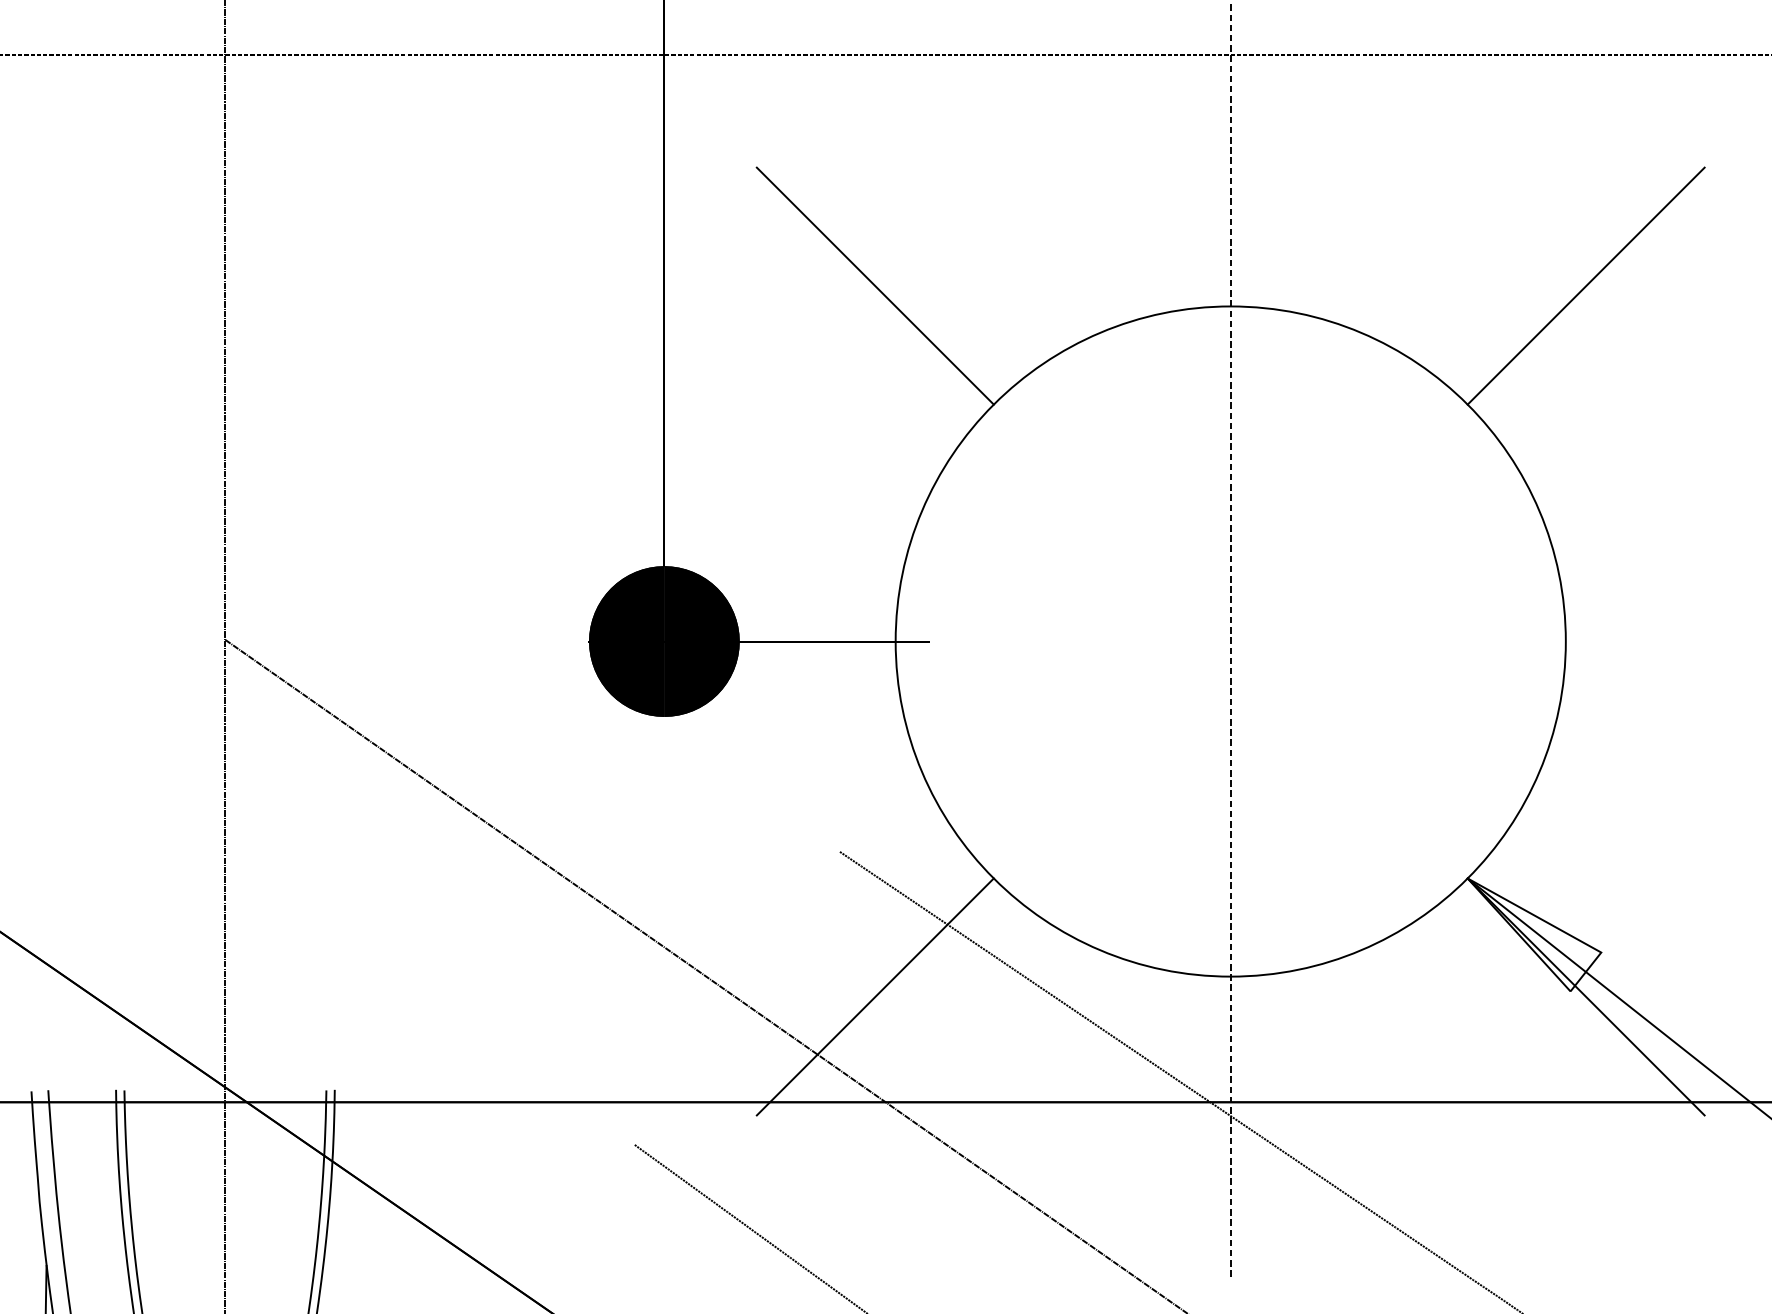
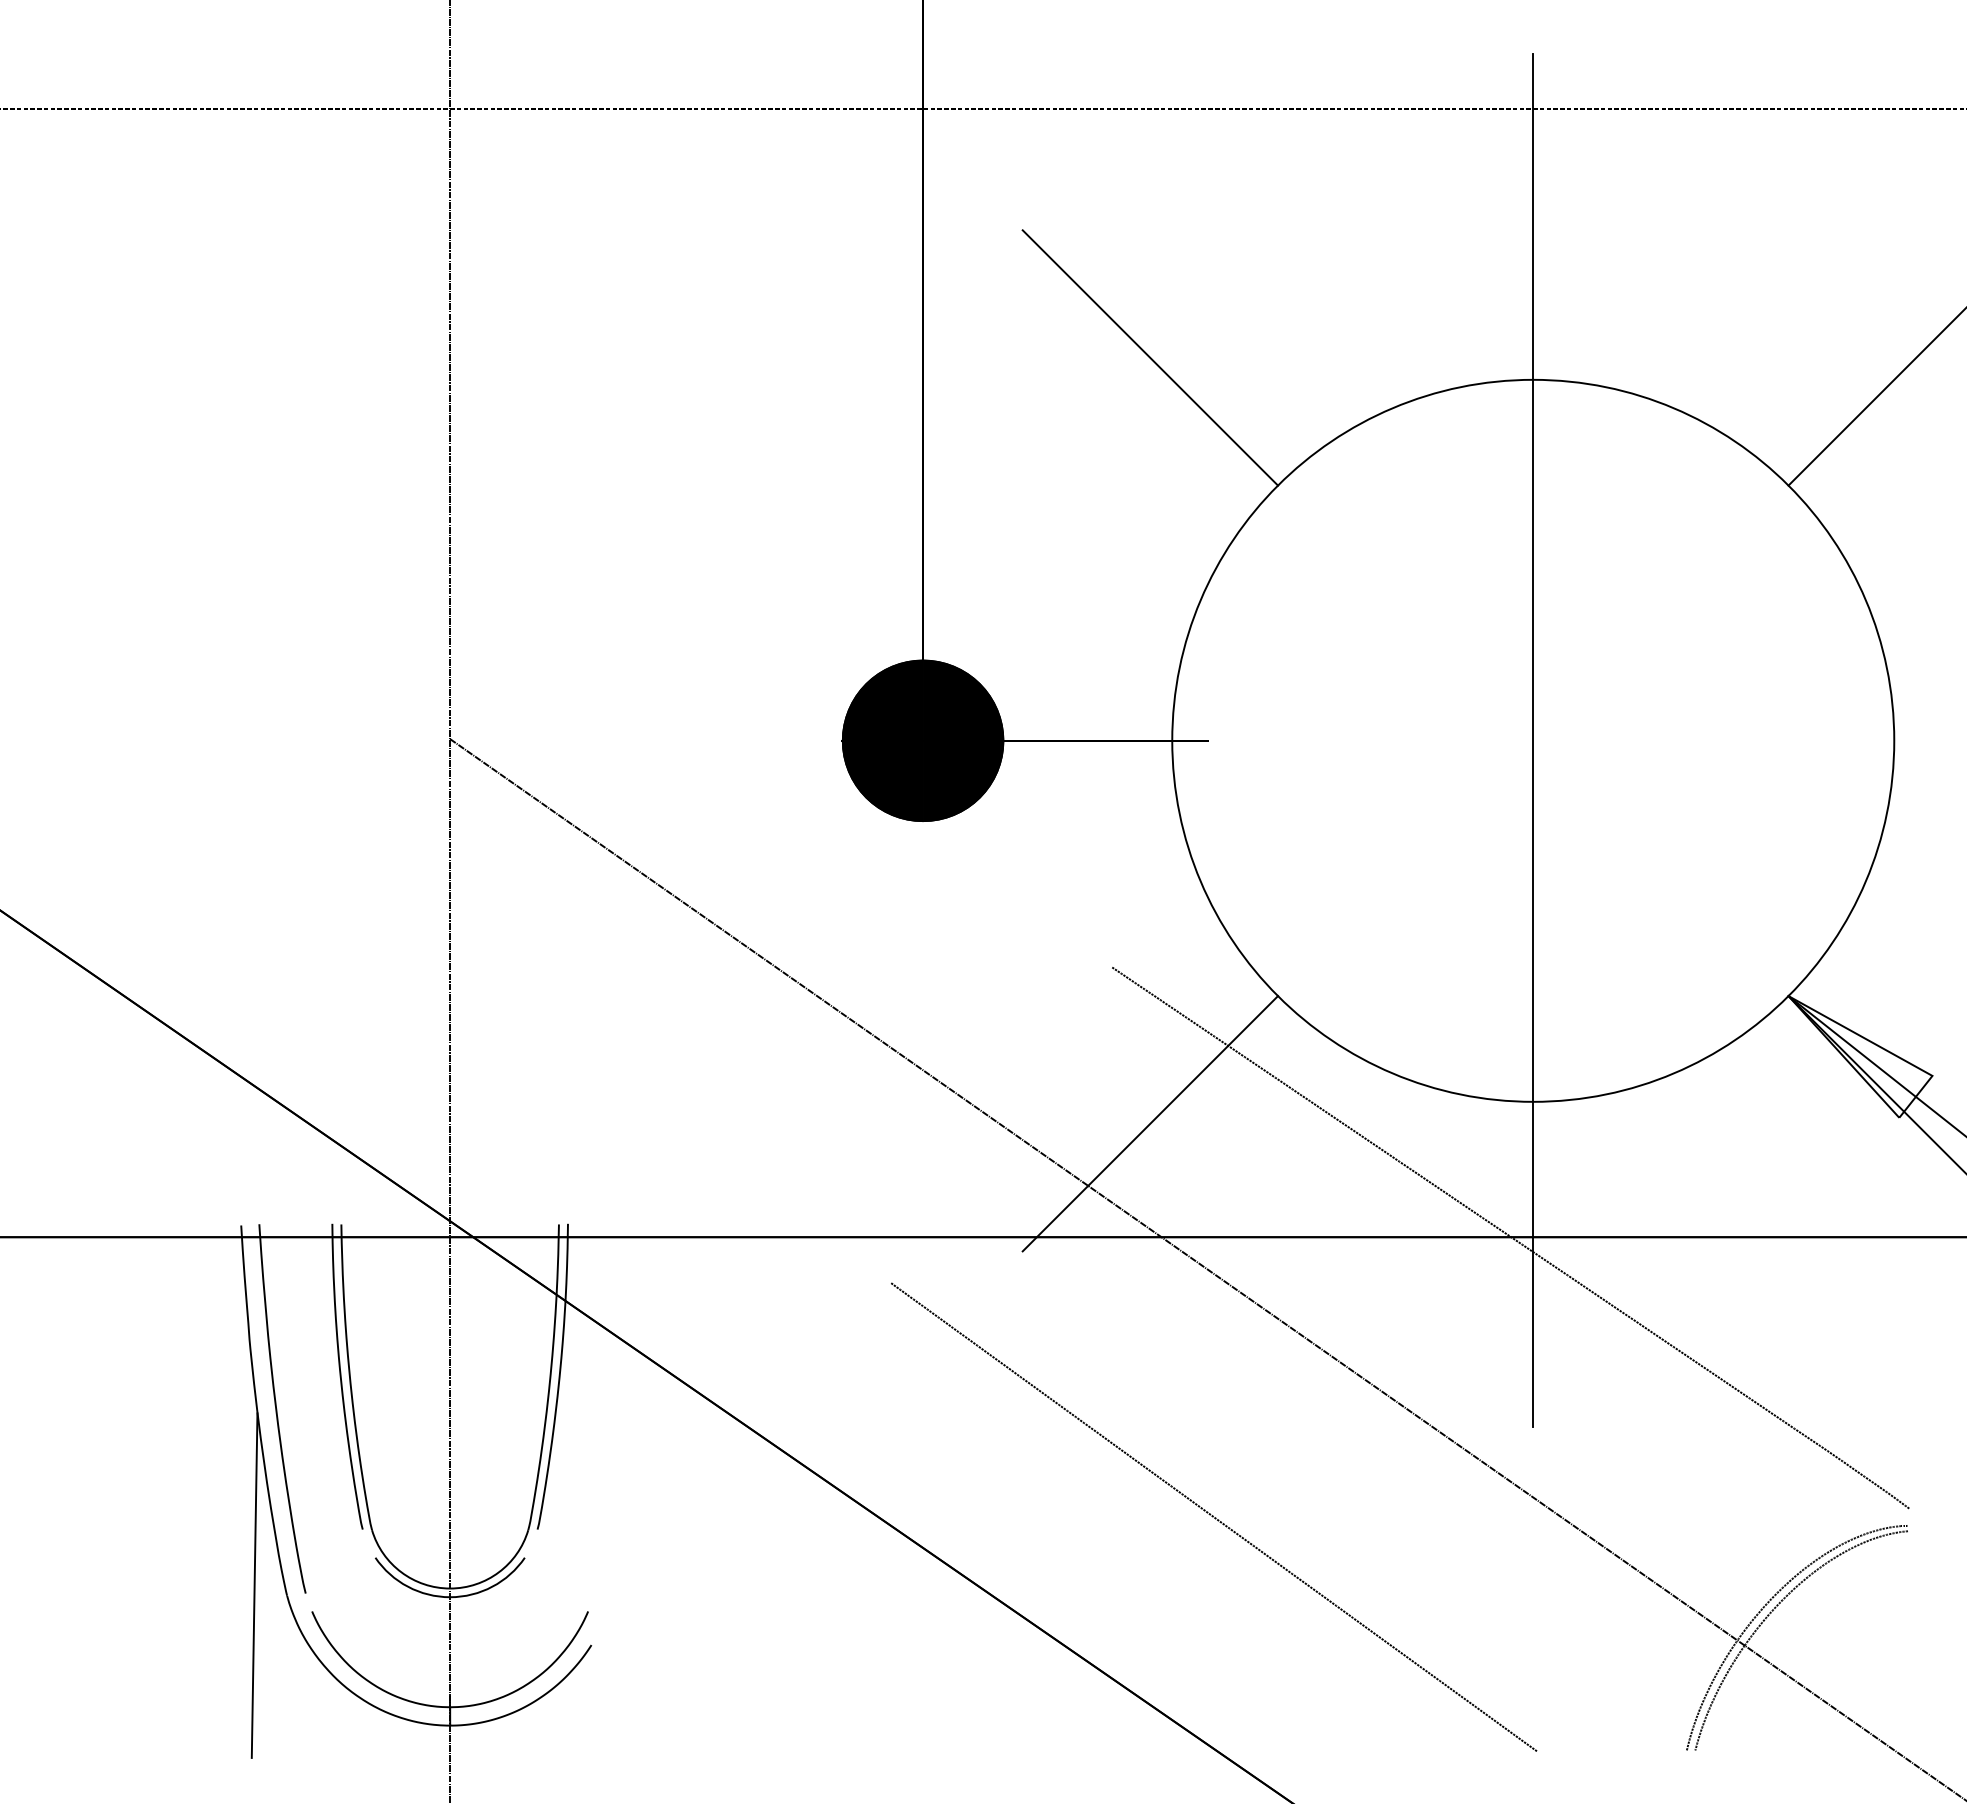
line: (1230, 641) -> (1533, 740), dashed -> solid

